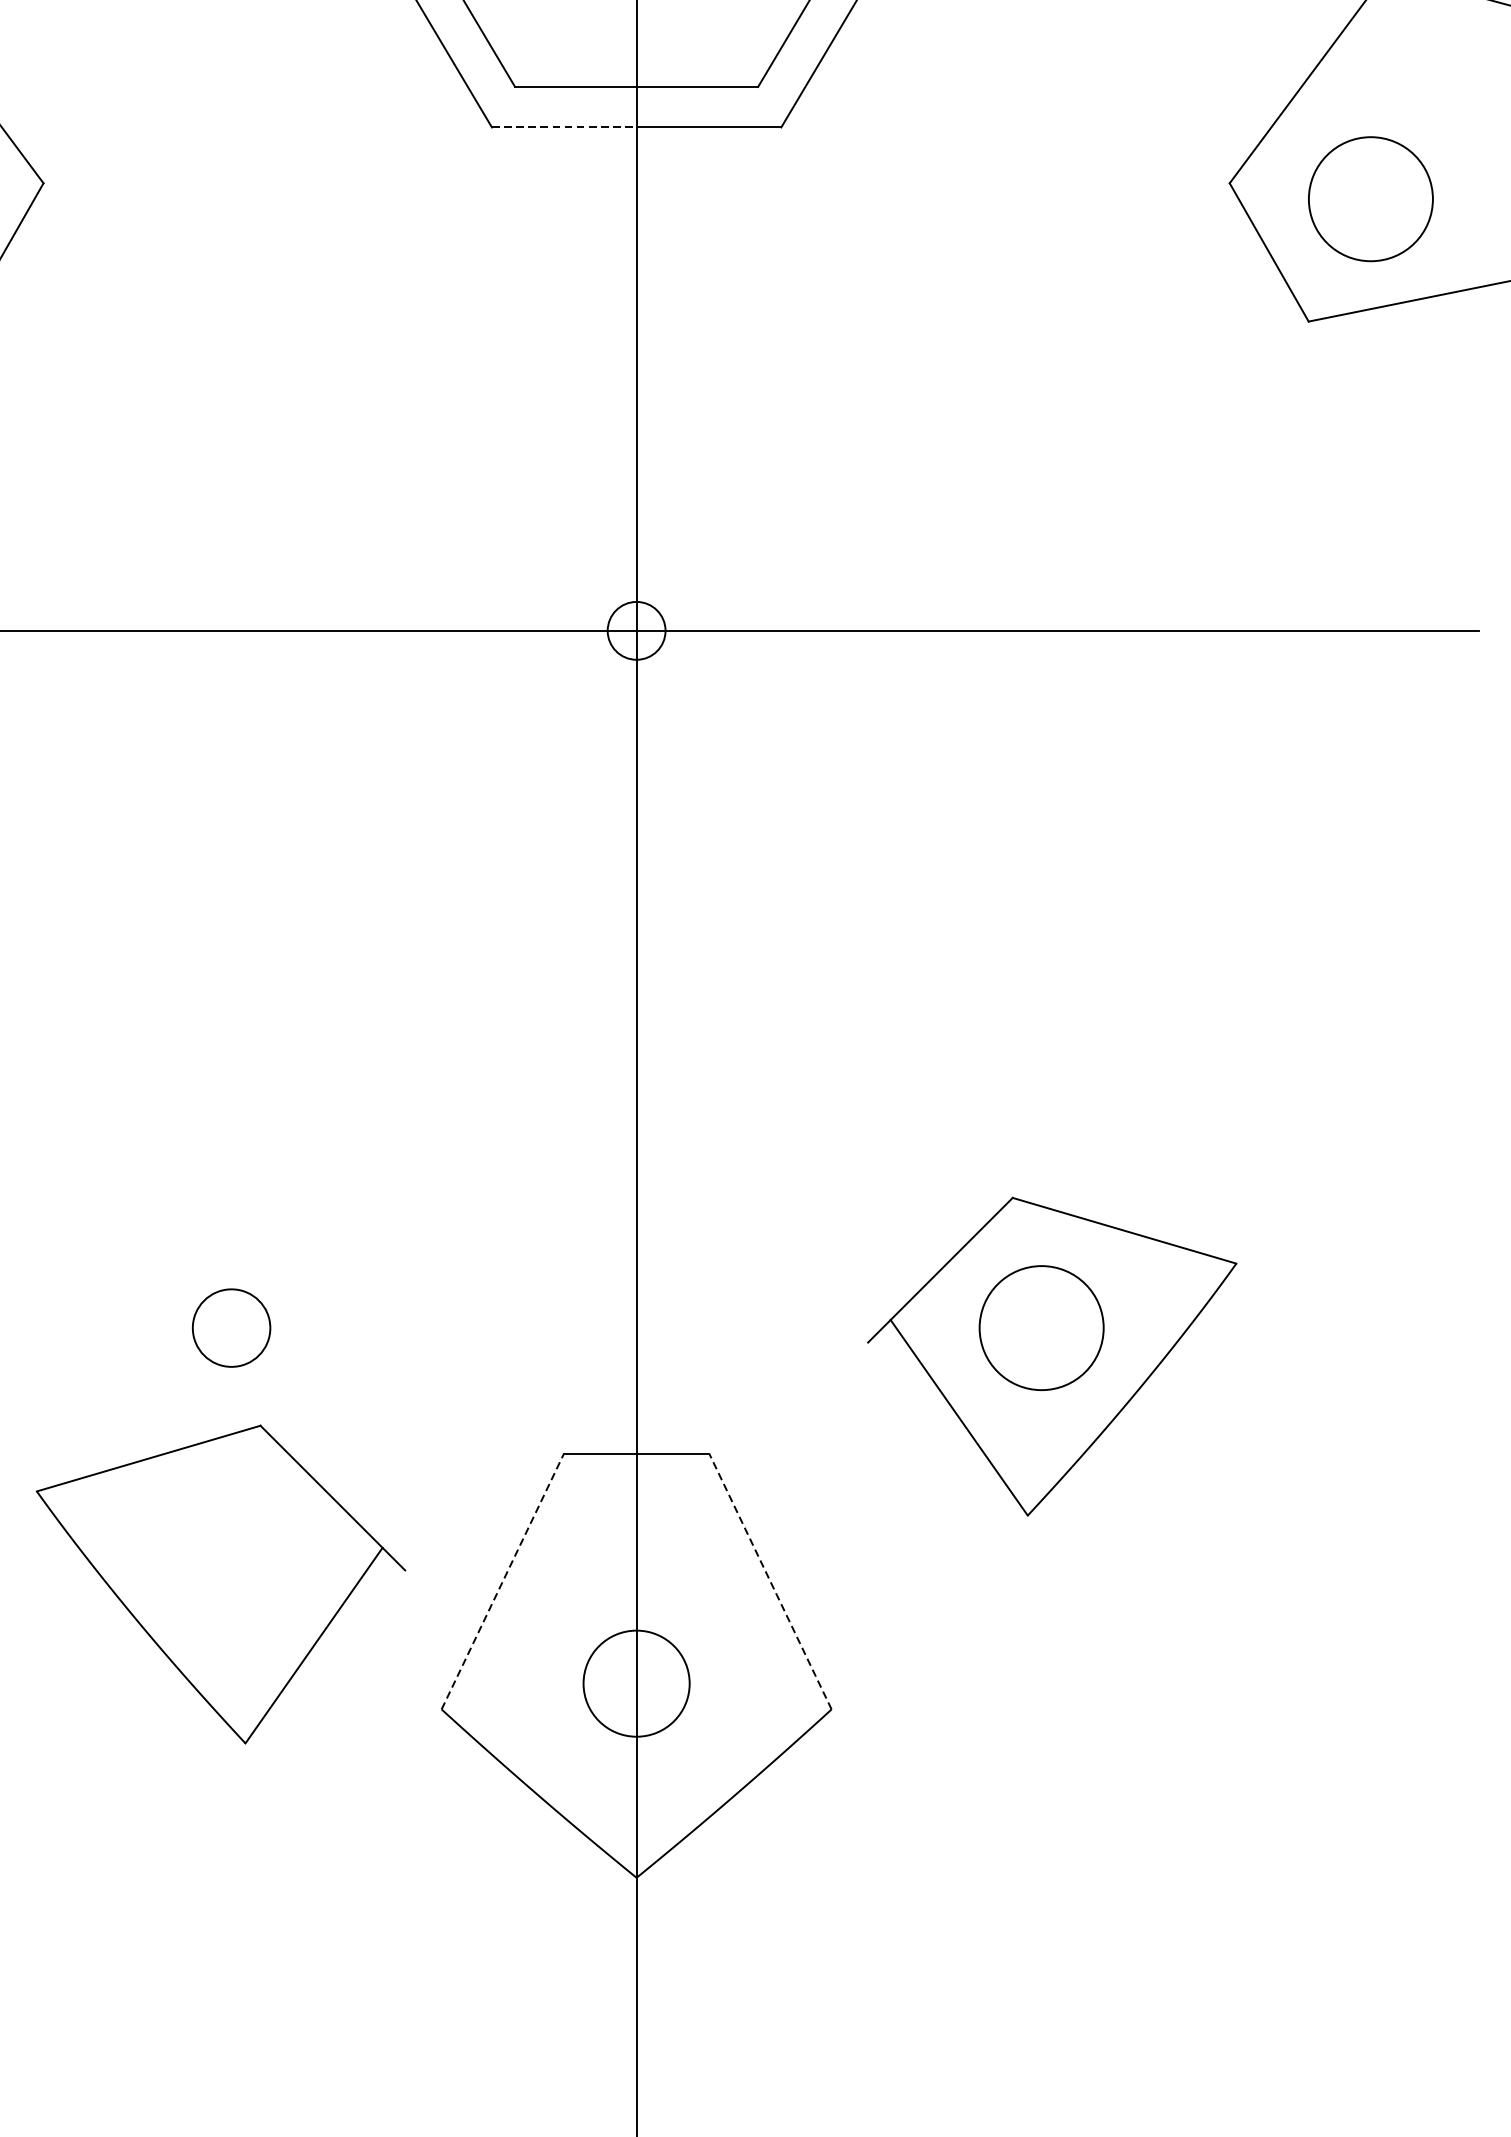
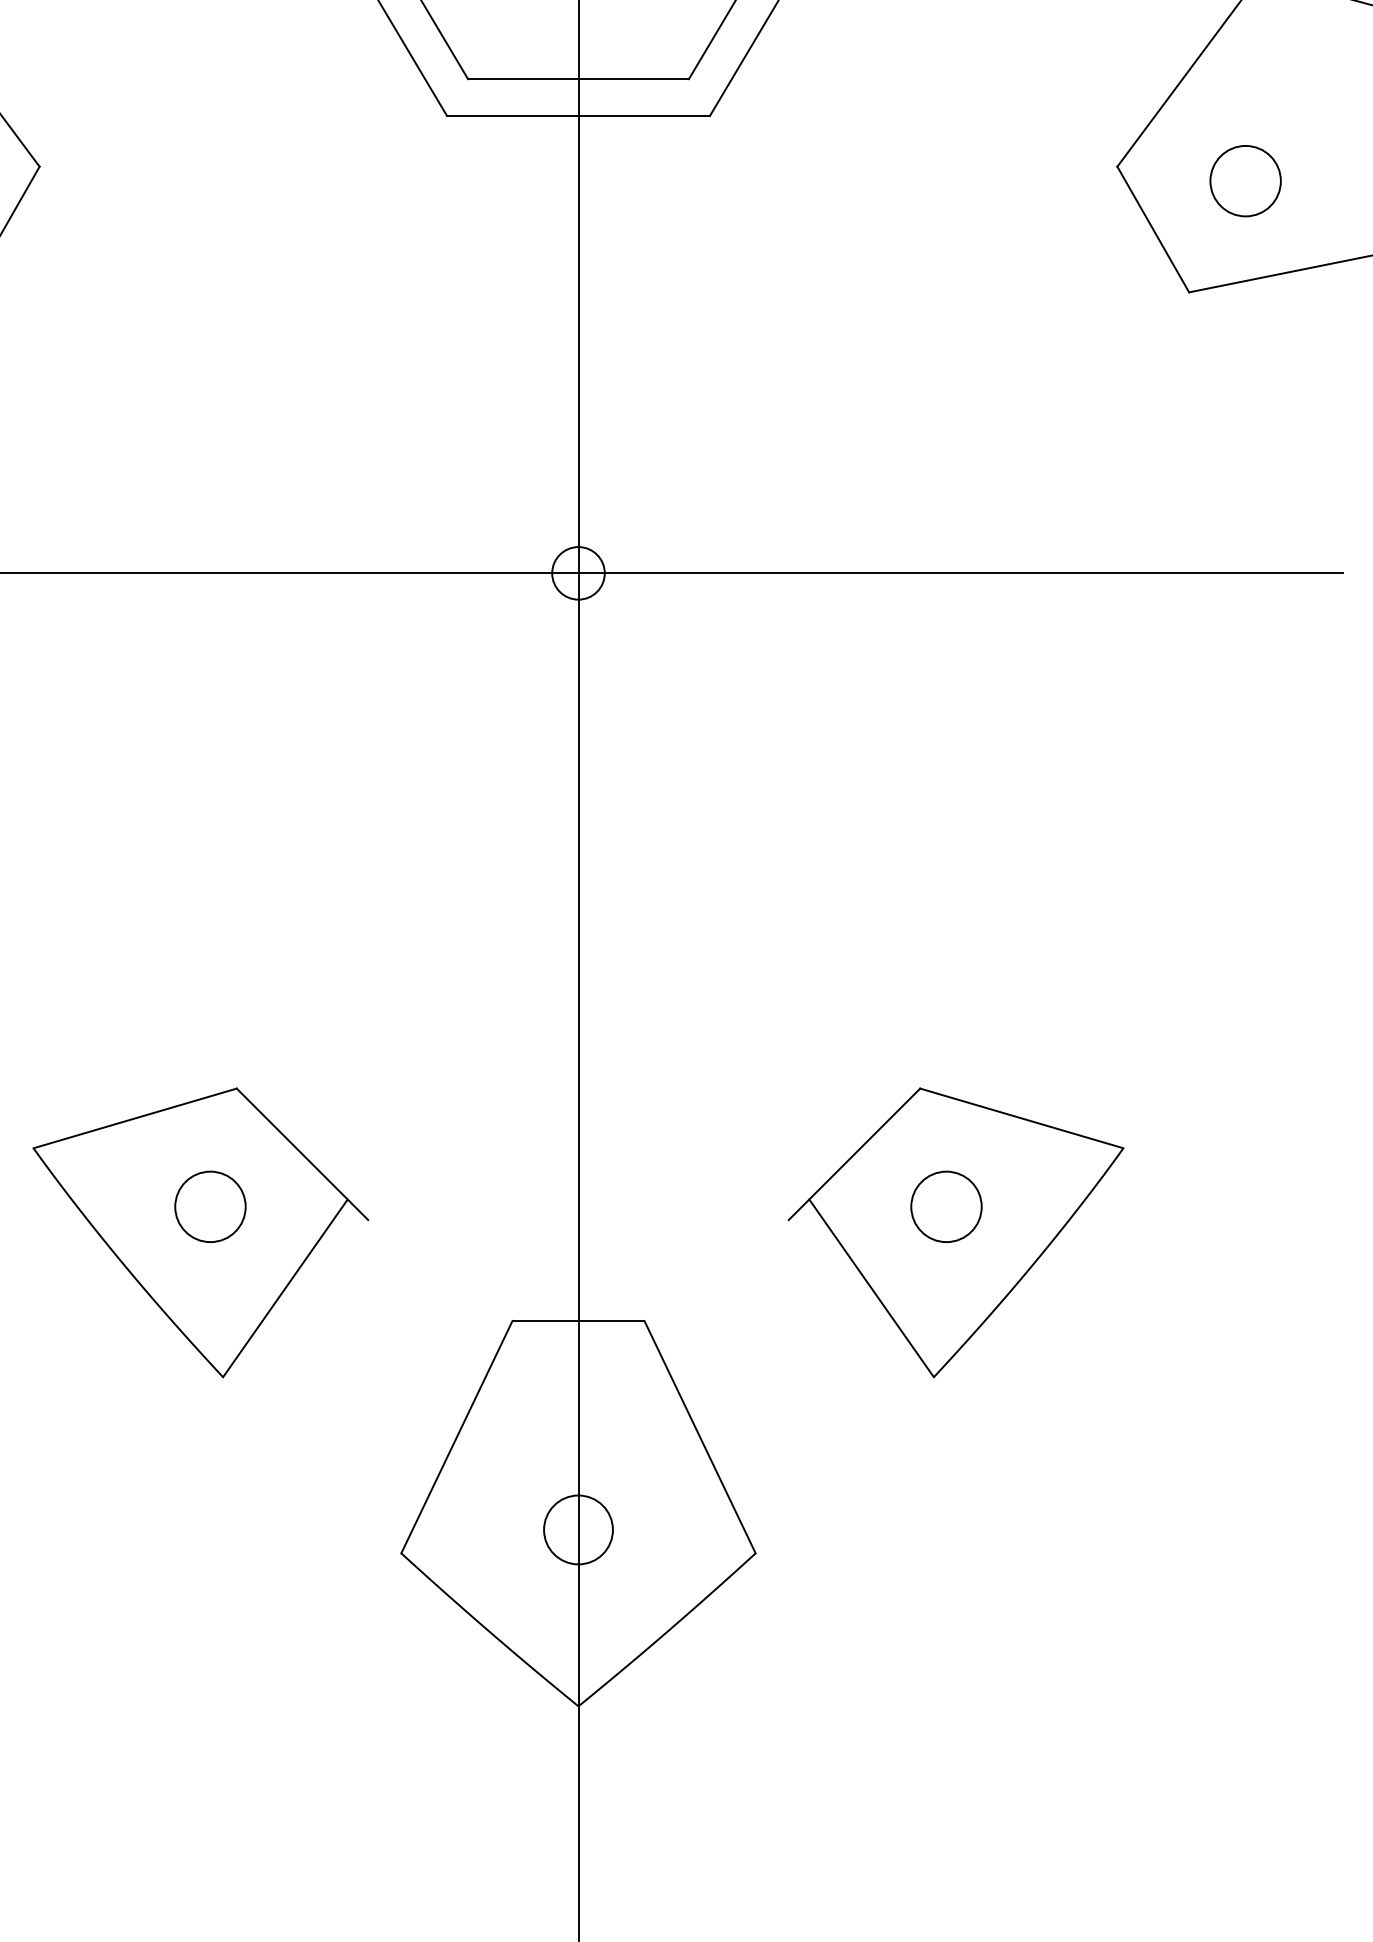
line: (563, 126) -> (512, 115), dashed -> solid
circle: (1370, 198) -> (1245, 180), size x0.62
circle: (1041, 1327) -> (946, 1206), size x0.62
line: (502, 1581) -> (456, 1437), dashed -> solid
line: (770, 1581) -> (700, 1437), dashed -> solid
part: (220, 1584) -> (200, 1232), moved
circle: (636, 1683) -> (578, 1529), size x0.71

